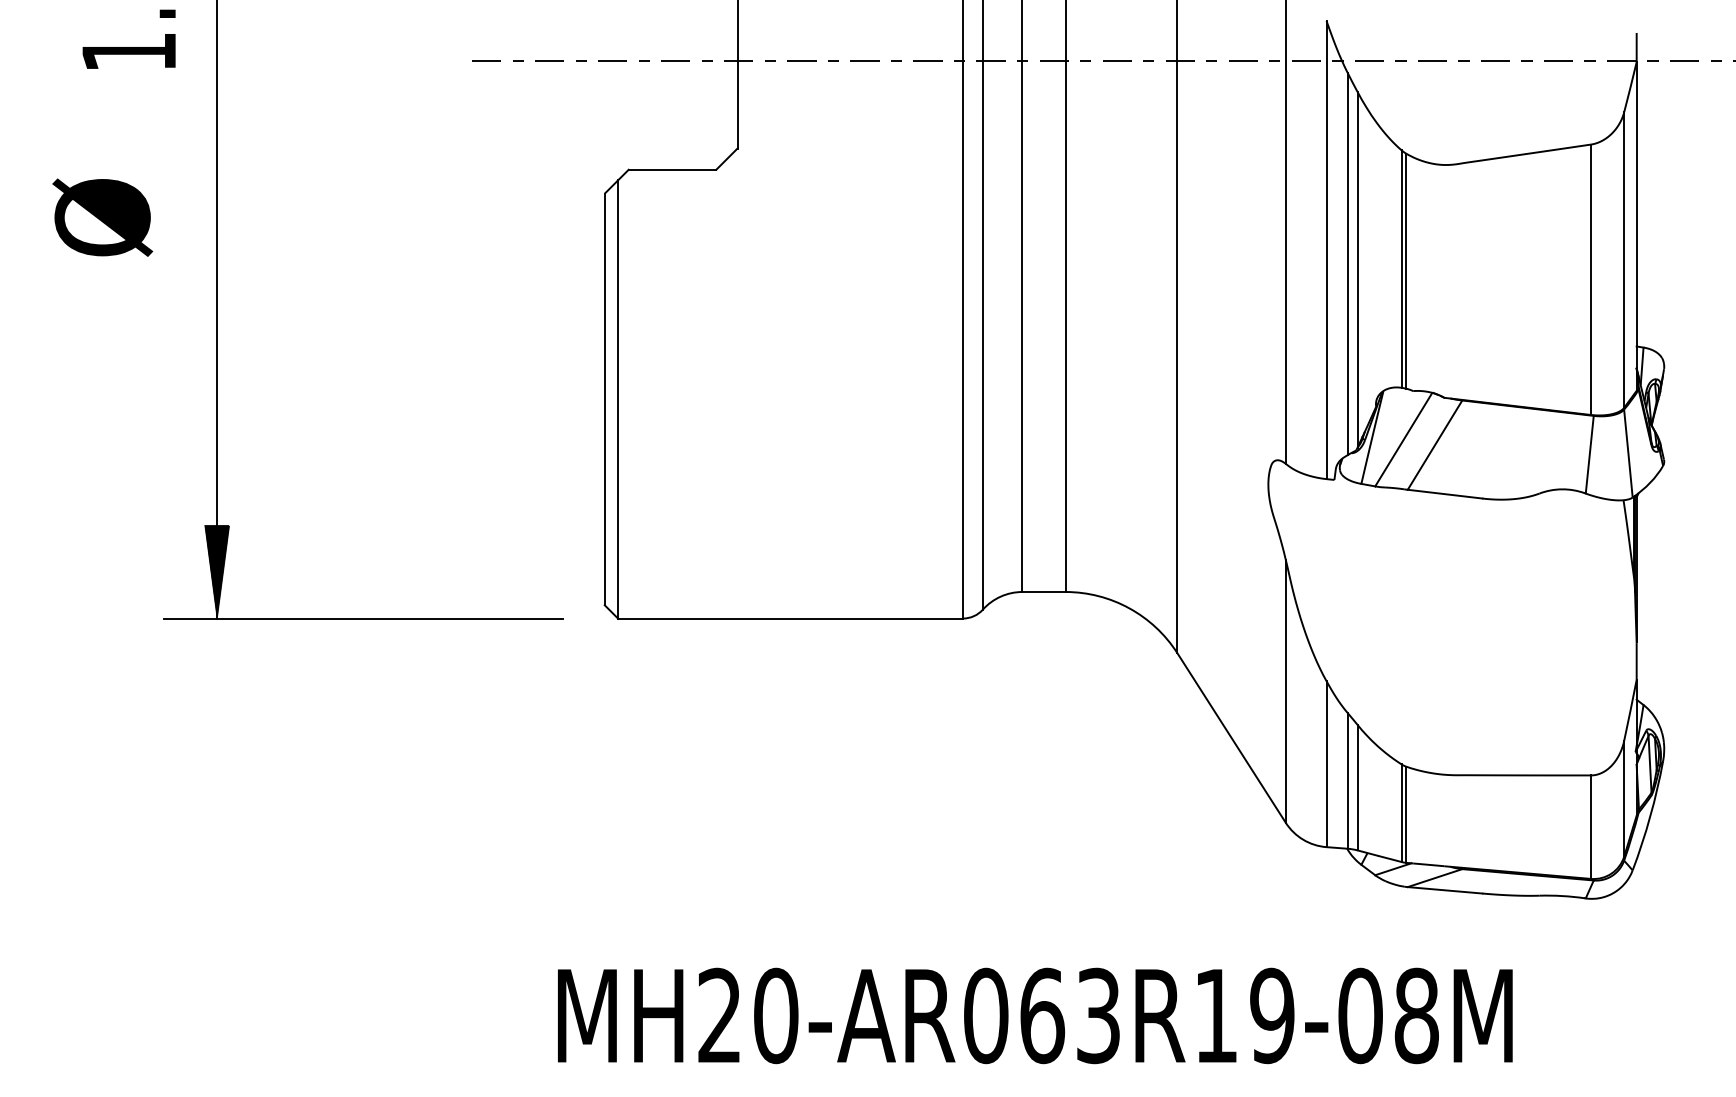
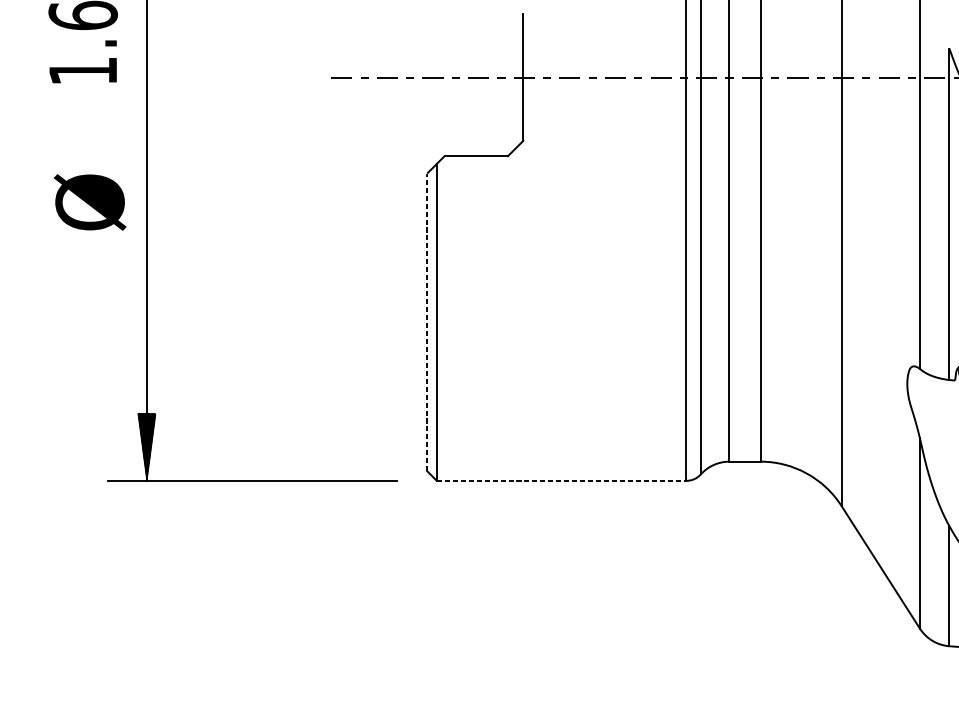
text: (102, 217) -> (89, 202), moved
line: (604, 399) -> (427, 322), solid -> dashed
line: (790, 618) -> (561, 480), solid -> dashed

